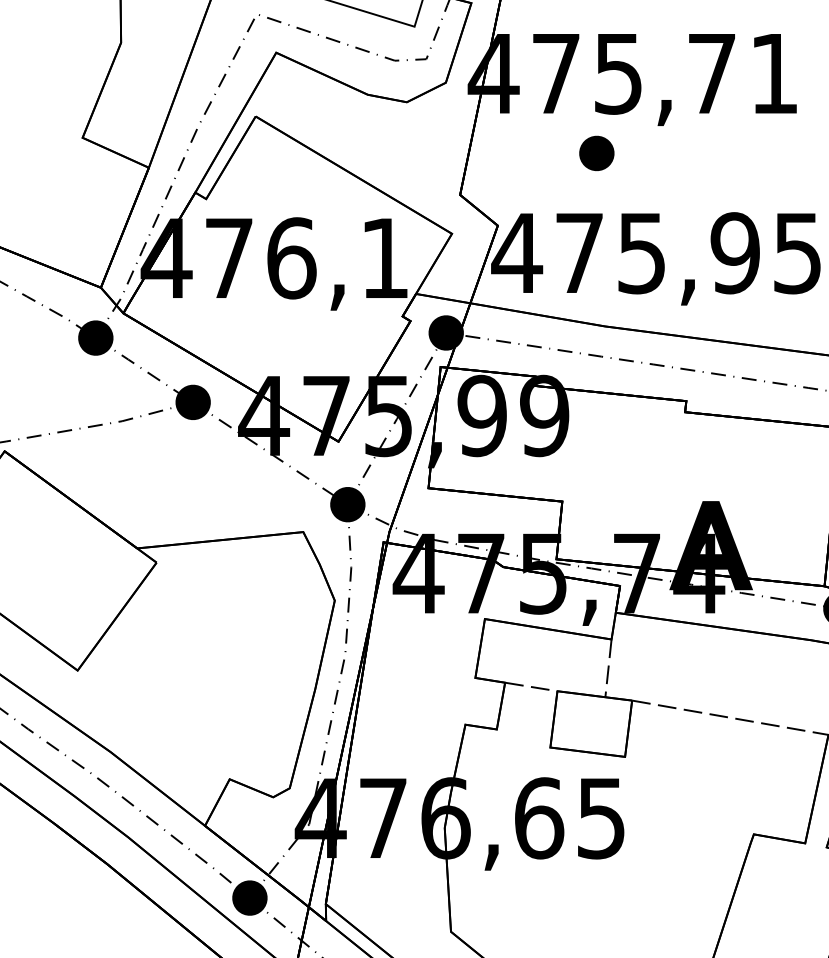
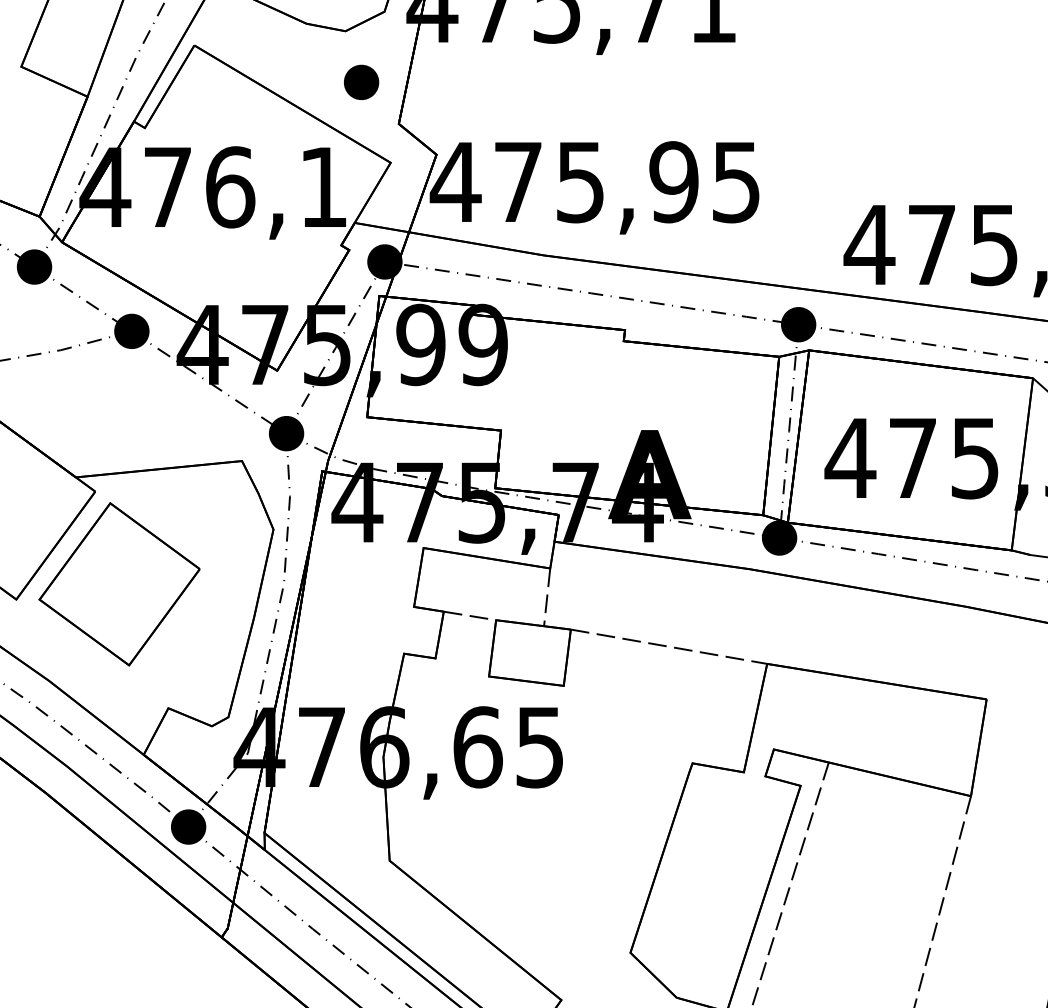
part: (596, 152) -> (361, 81), moved
part: (180, 655) -> (119, 584), added

